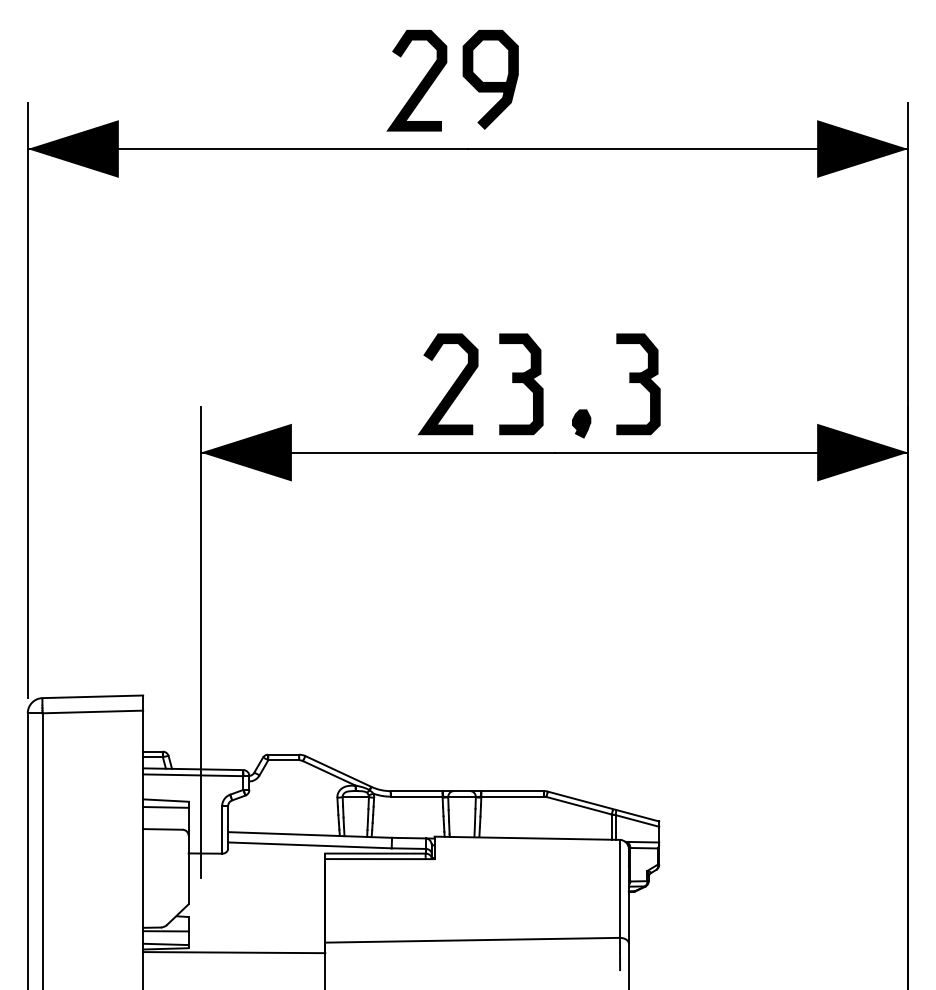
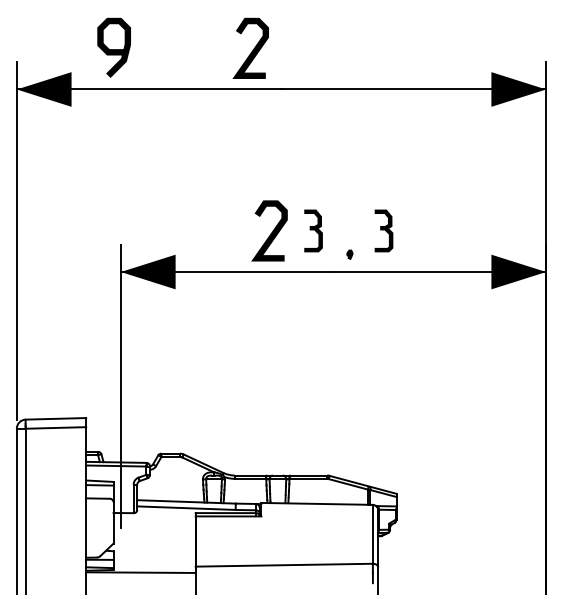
curve: (489, 82) -> (113, 49), moved
part: (521, 383) -> (313, 230), size x0.7
part: (637, 383) -> (383, 230), size x0.7
part: (581, 423) -> (349, 254), size x0.6

